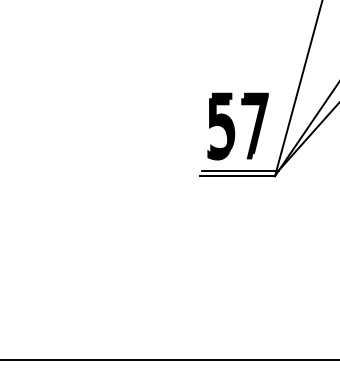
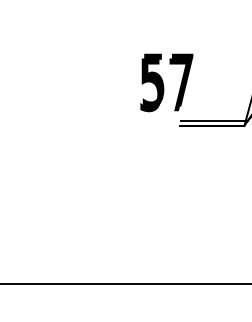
text: (237, 126) -> (166, 82), moved

